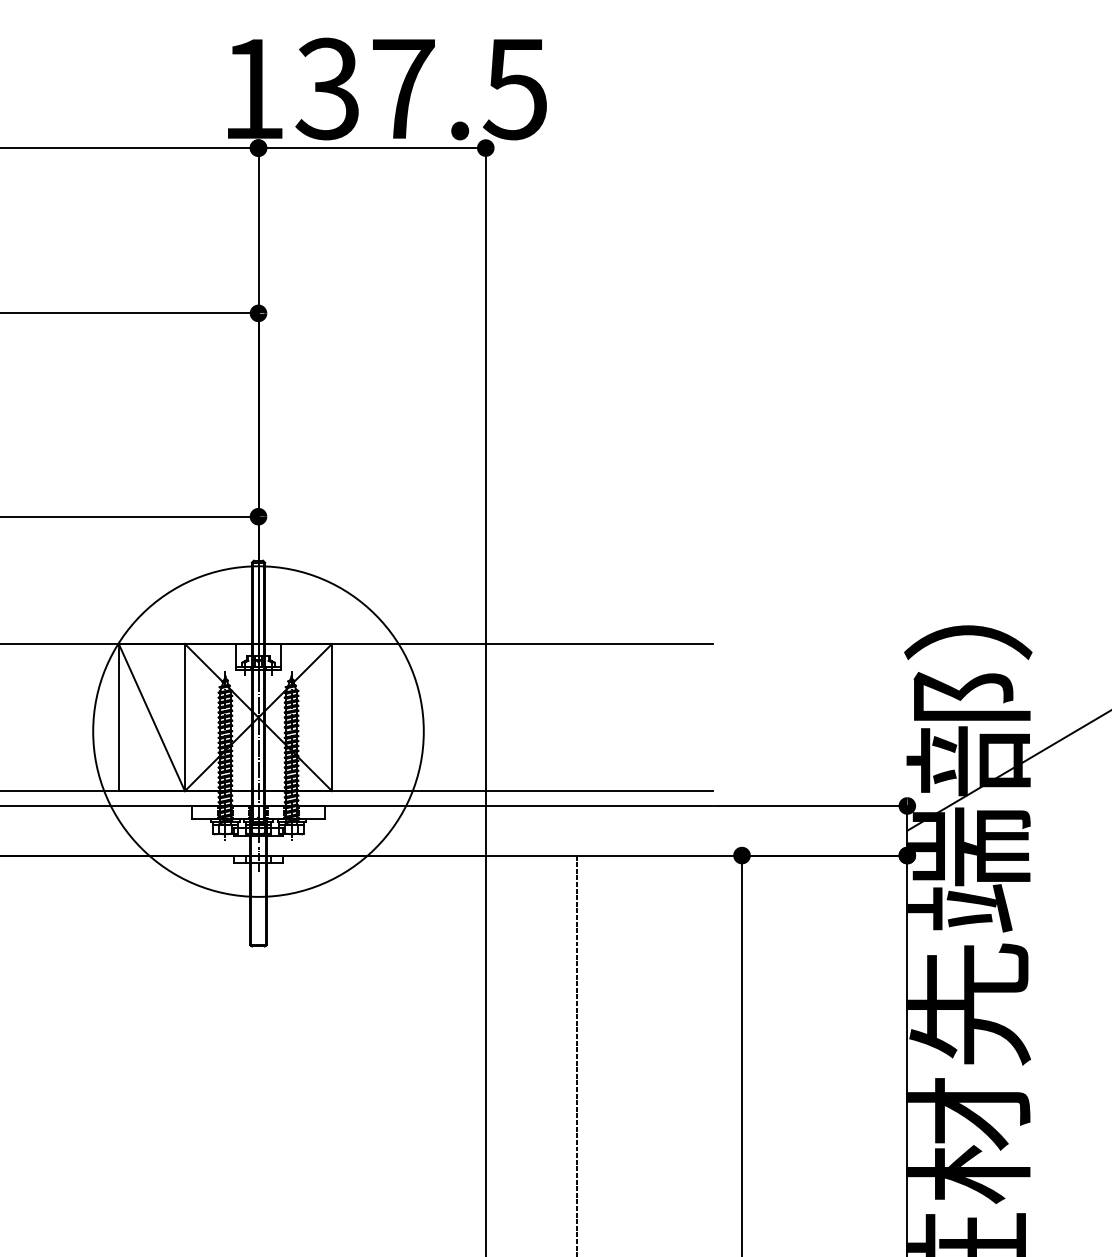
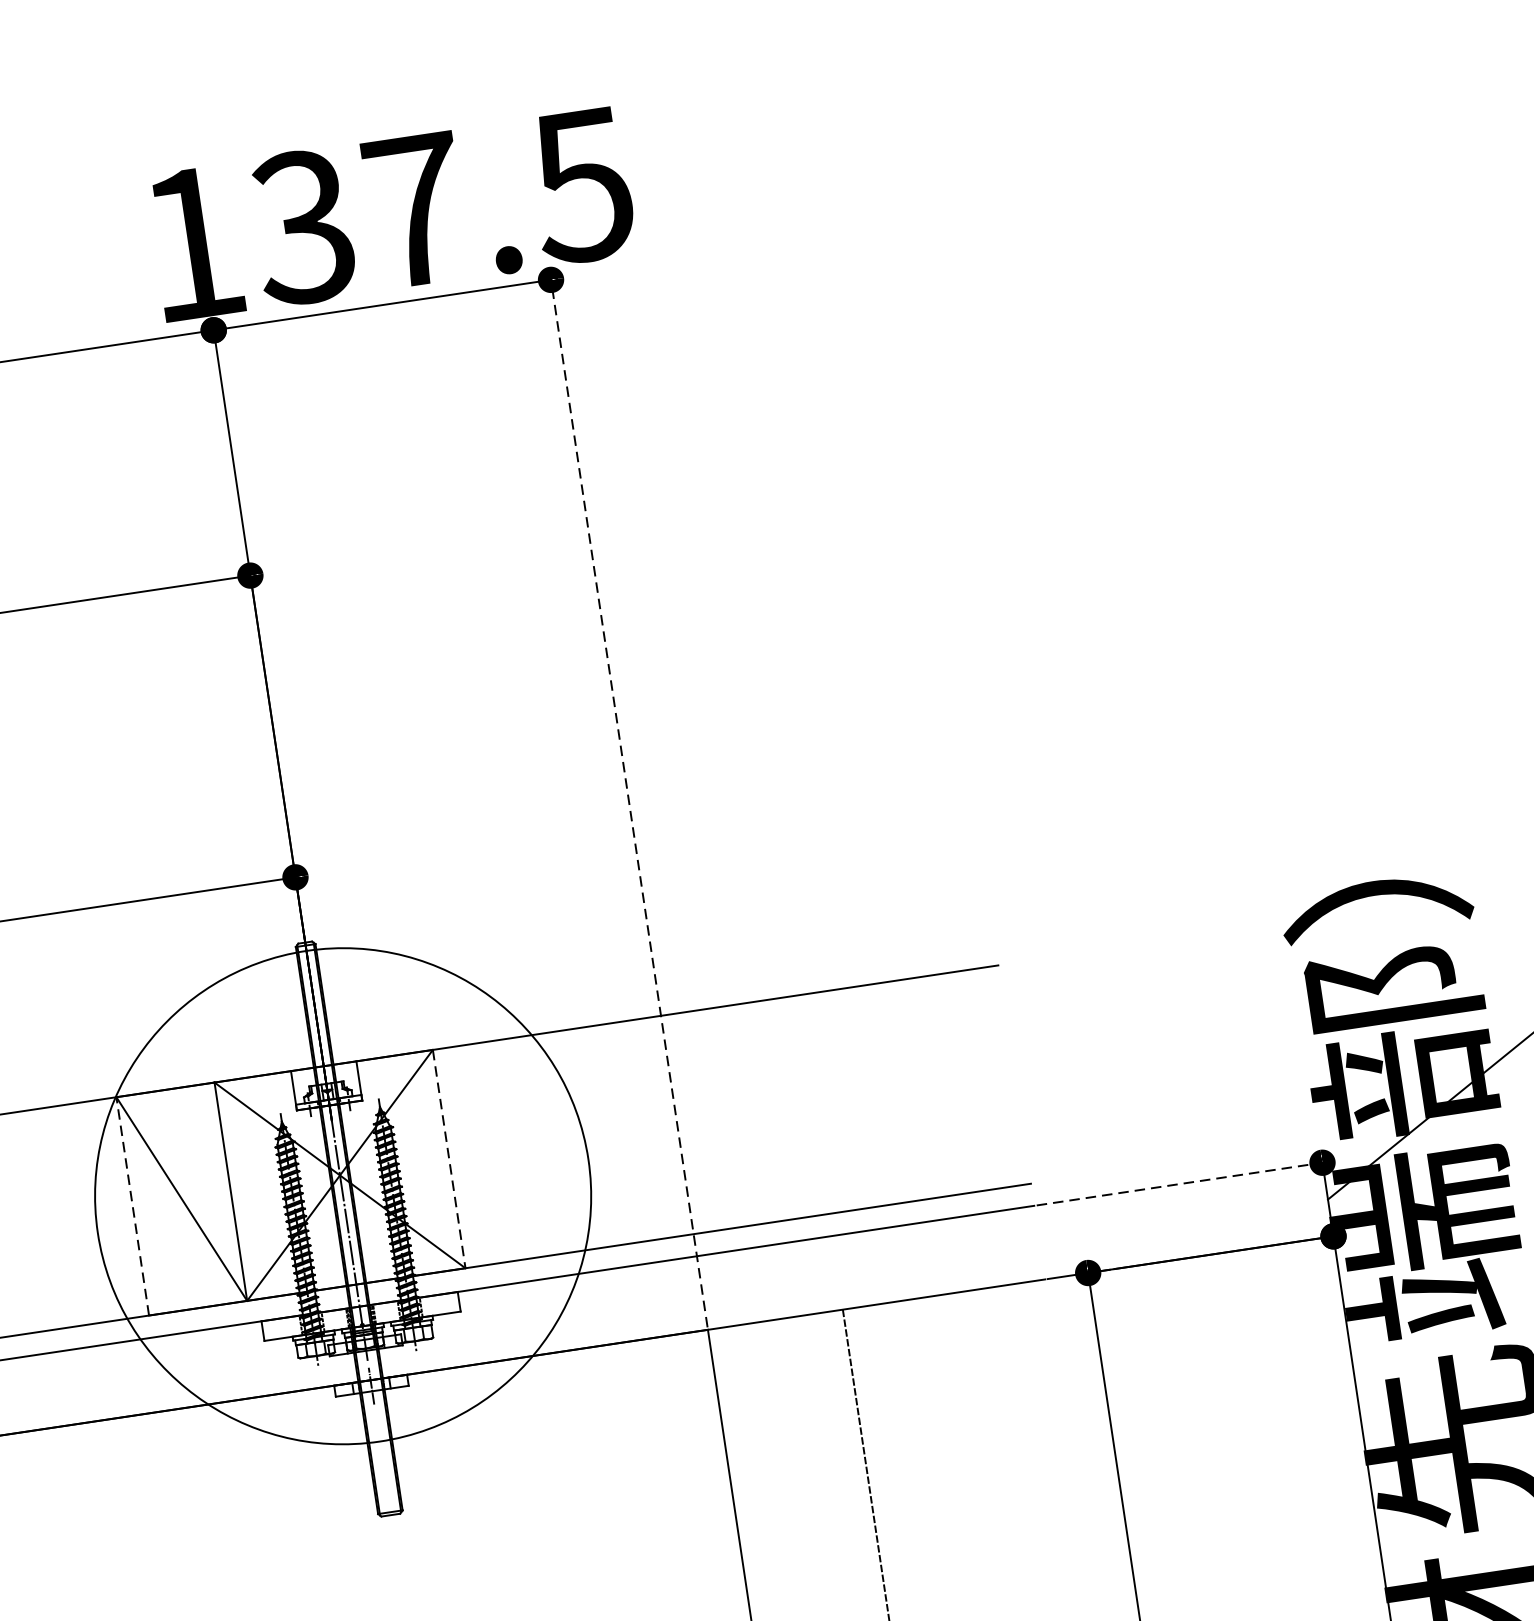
line: (485, 500) -> (628, 802), solid -> dashed
line: (118, 717) -> (132, 1206), solid -> dashed
line: (332, 717) -> (449, 1158), solid -> dashed
line: (812, 805) -> (1181, 1183), solid -> dashed

